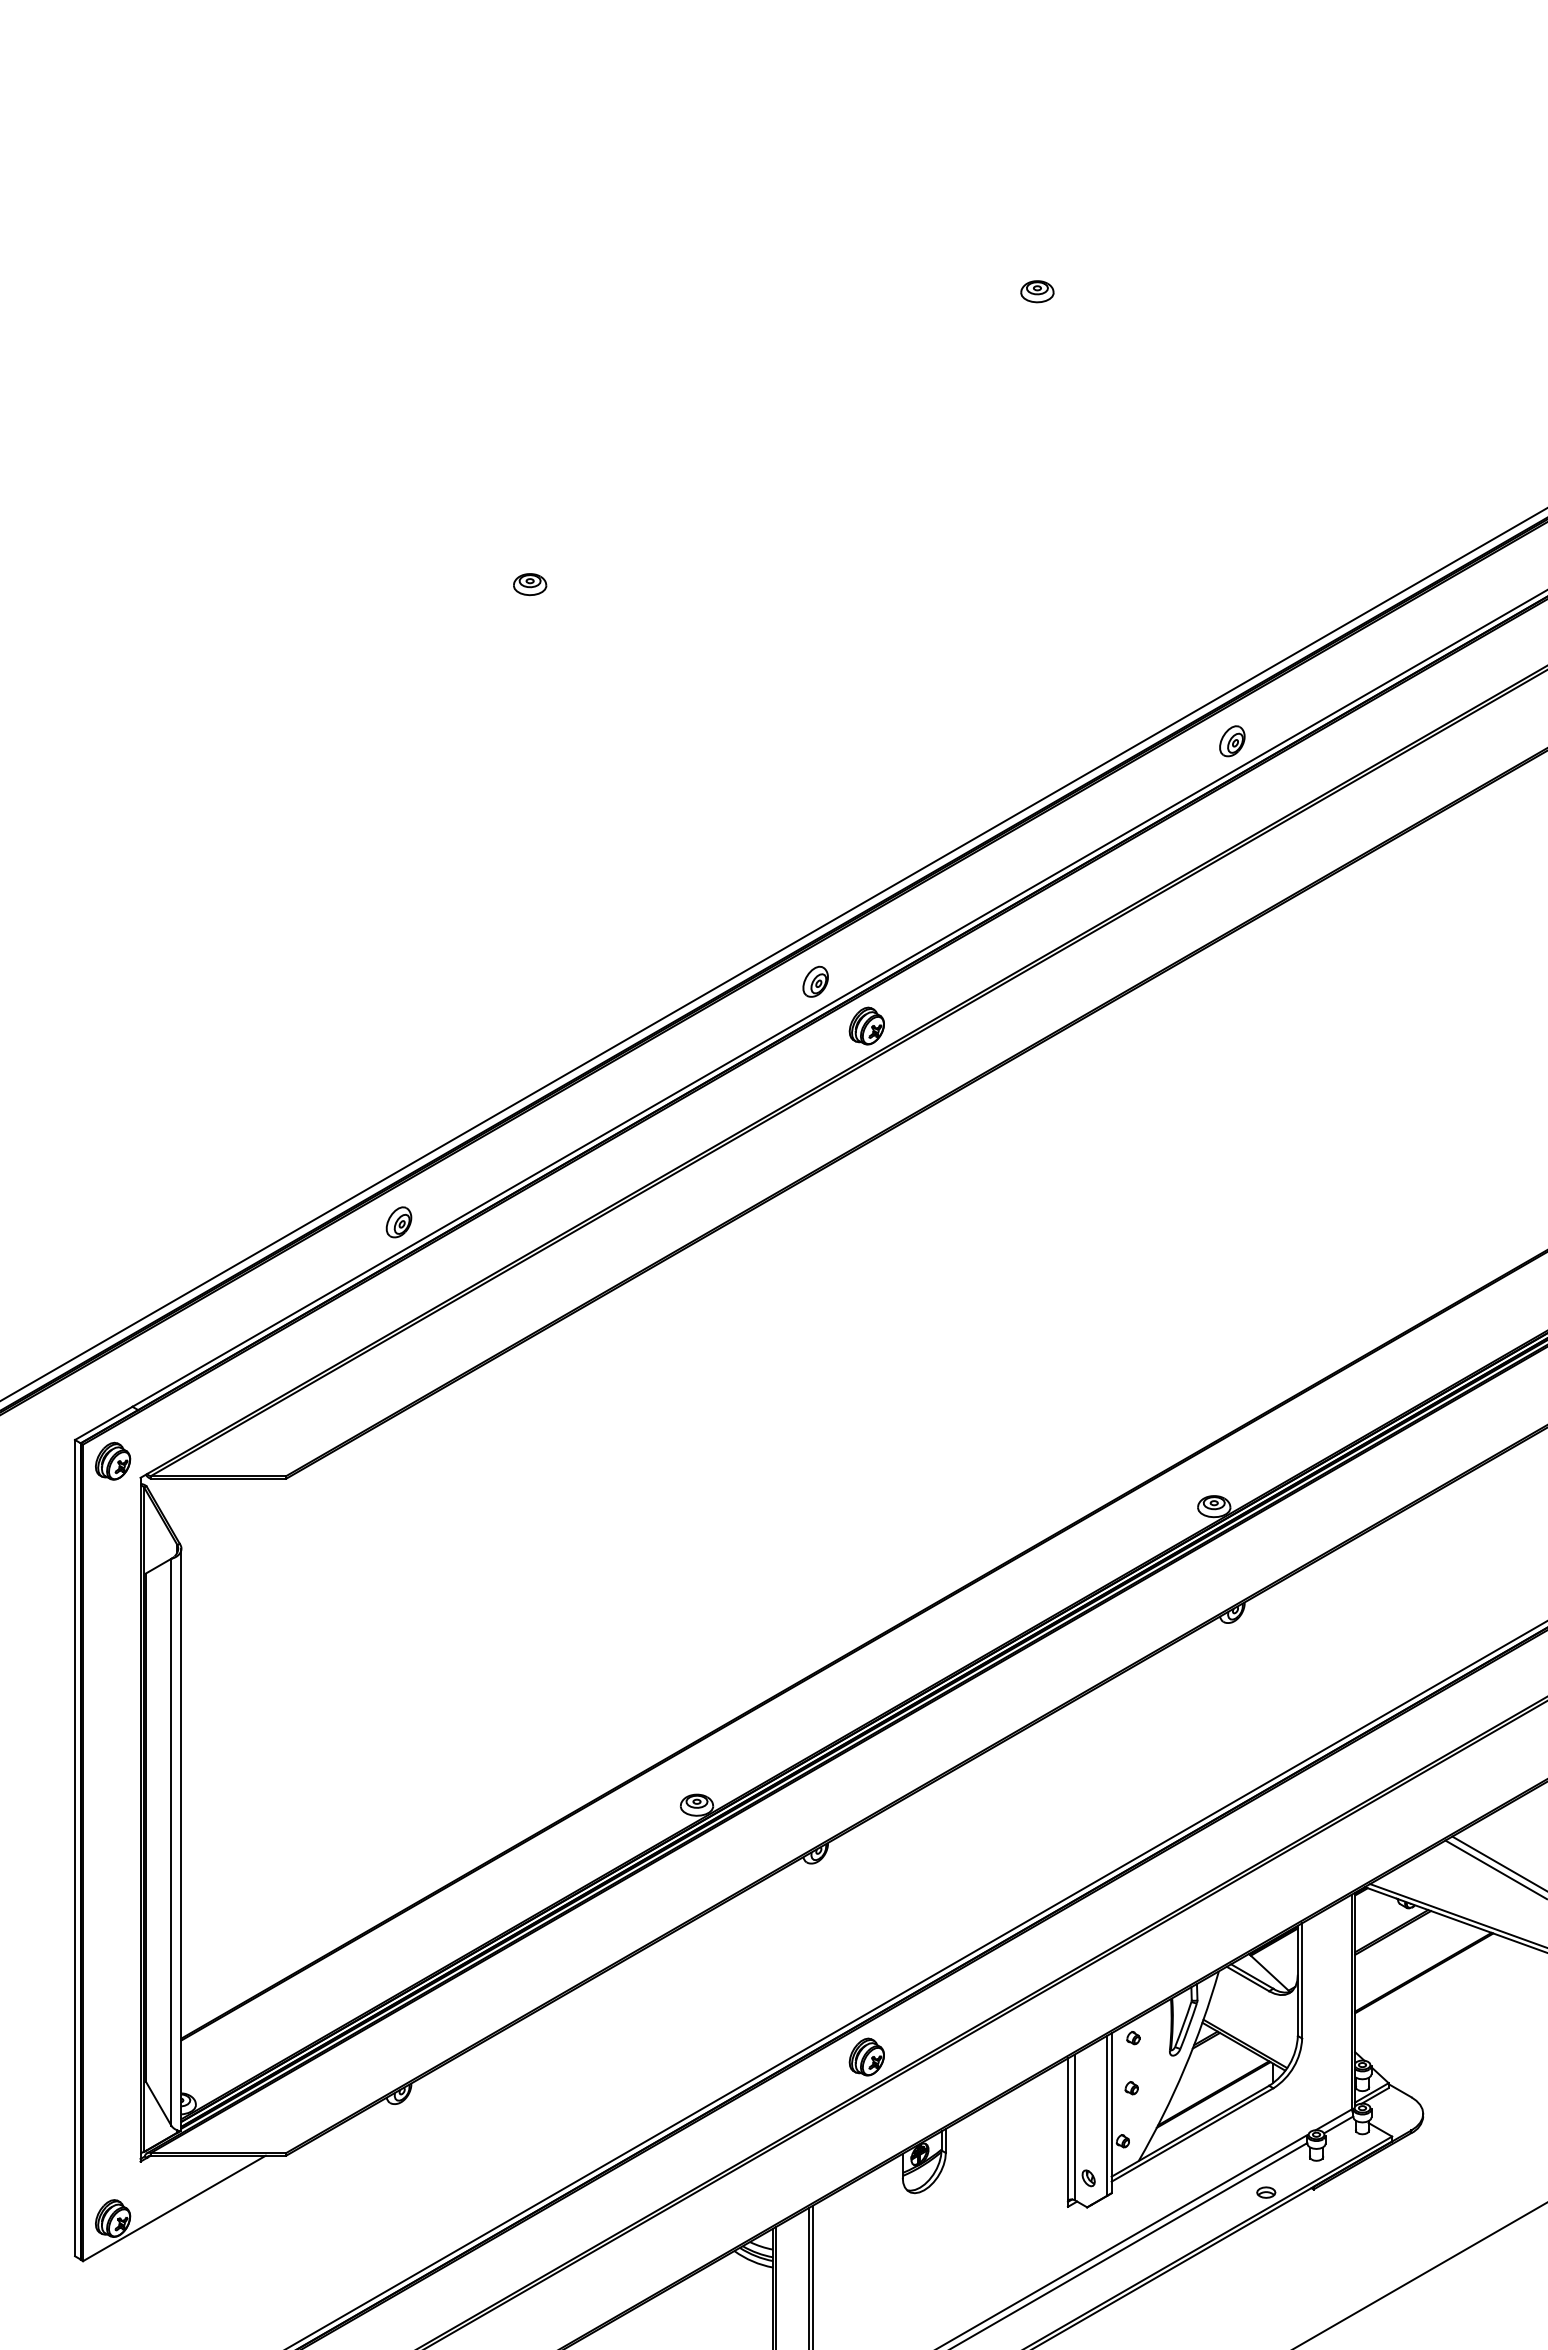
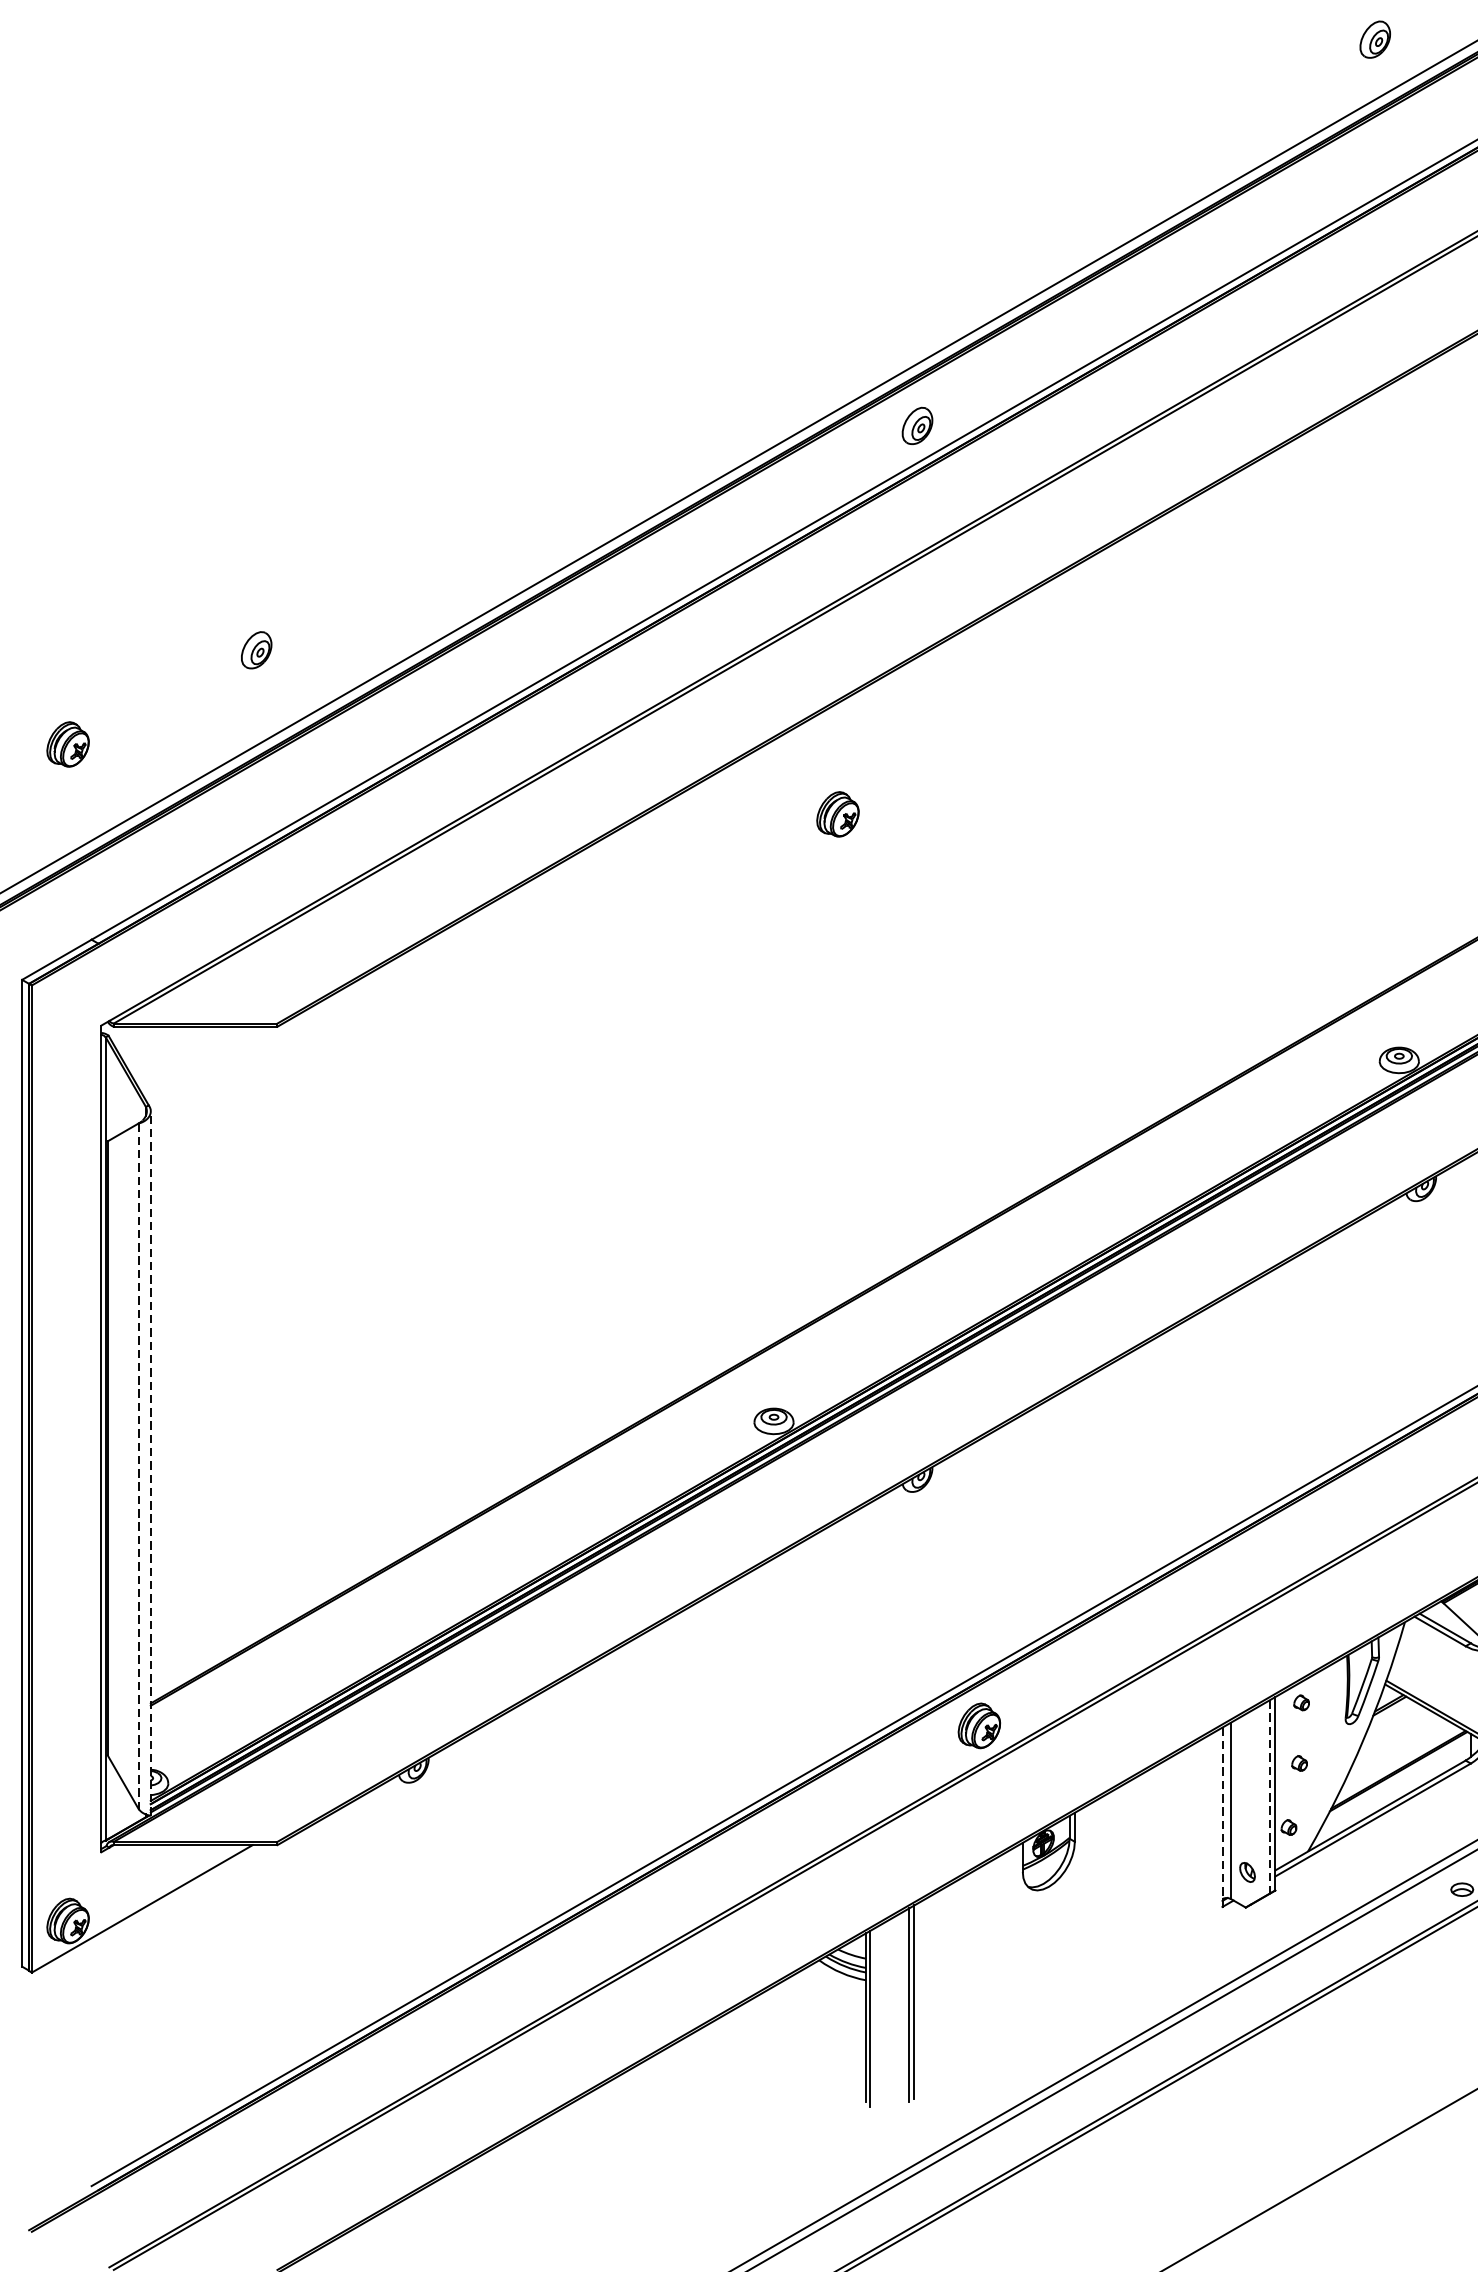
part: (1232, 741) -> (1375, 39), moved
part: (866, 1025) -> (837, 813), moved
part: (398, 1222) -> (256, 650), moved
part: (113, 1460) -> (68, 743), moved
line: (181, 1839) -> (150, 1462), solid -> dashed
line: (171, 1842) -> (138, 1466), solid -> dashed
line: (1107, 2115) -> (1270, 1796), solid -> dashed
line: (1068, 2129) -> (1223, 1813), solid -> dashed

